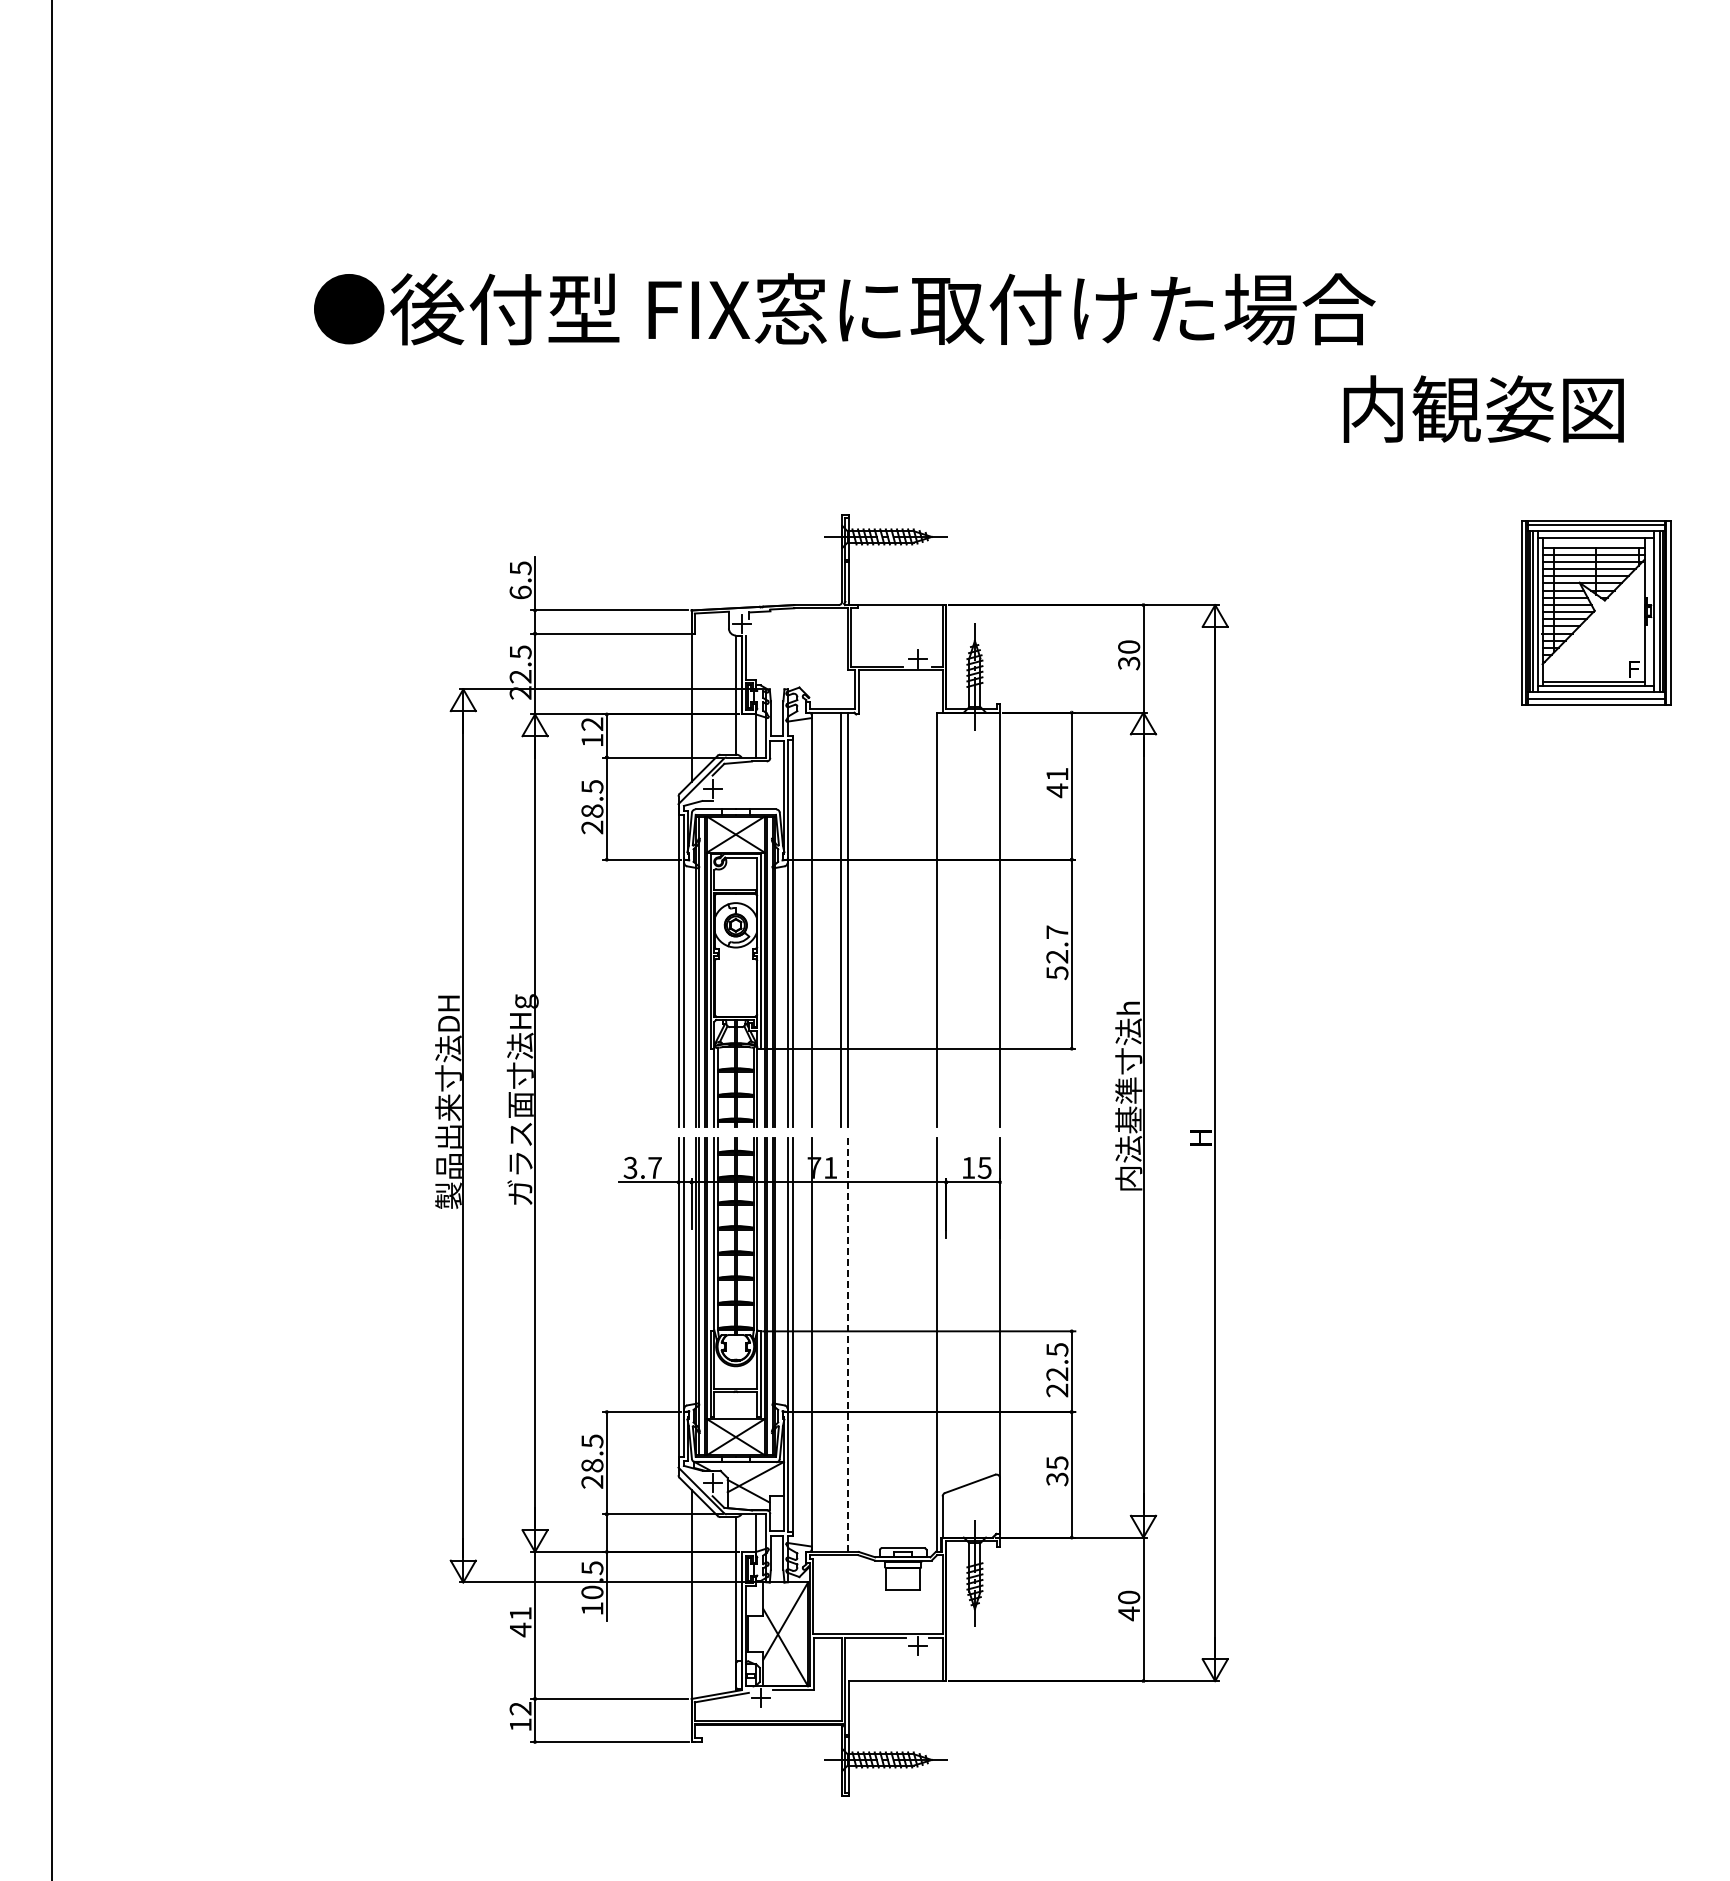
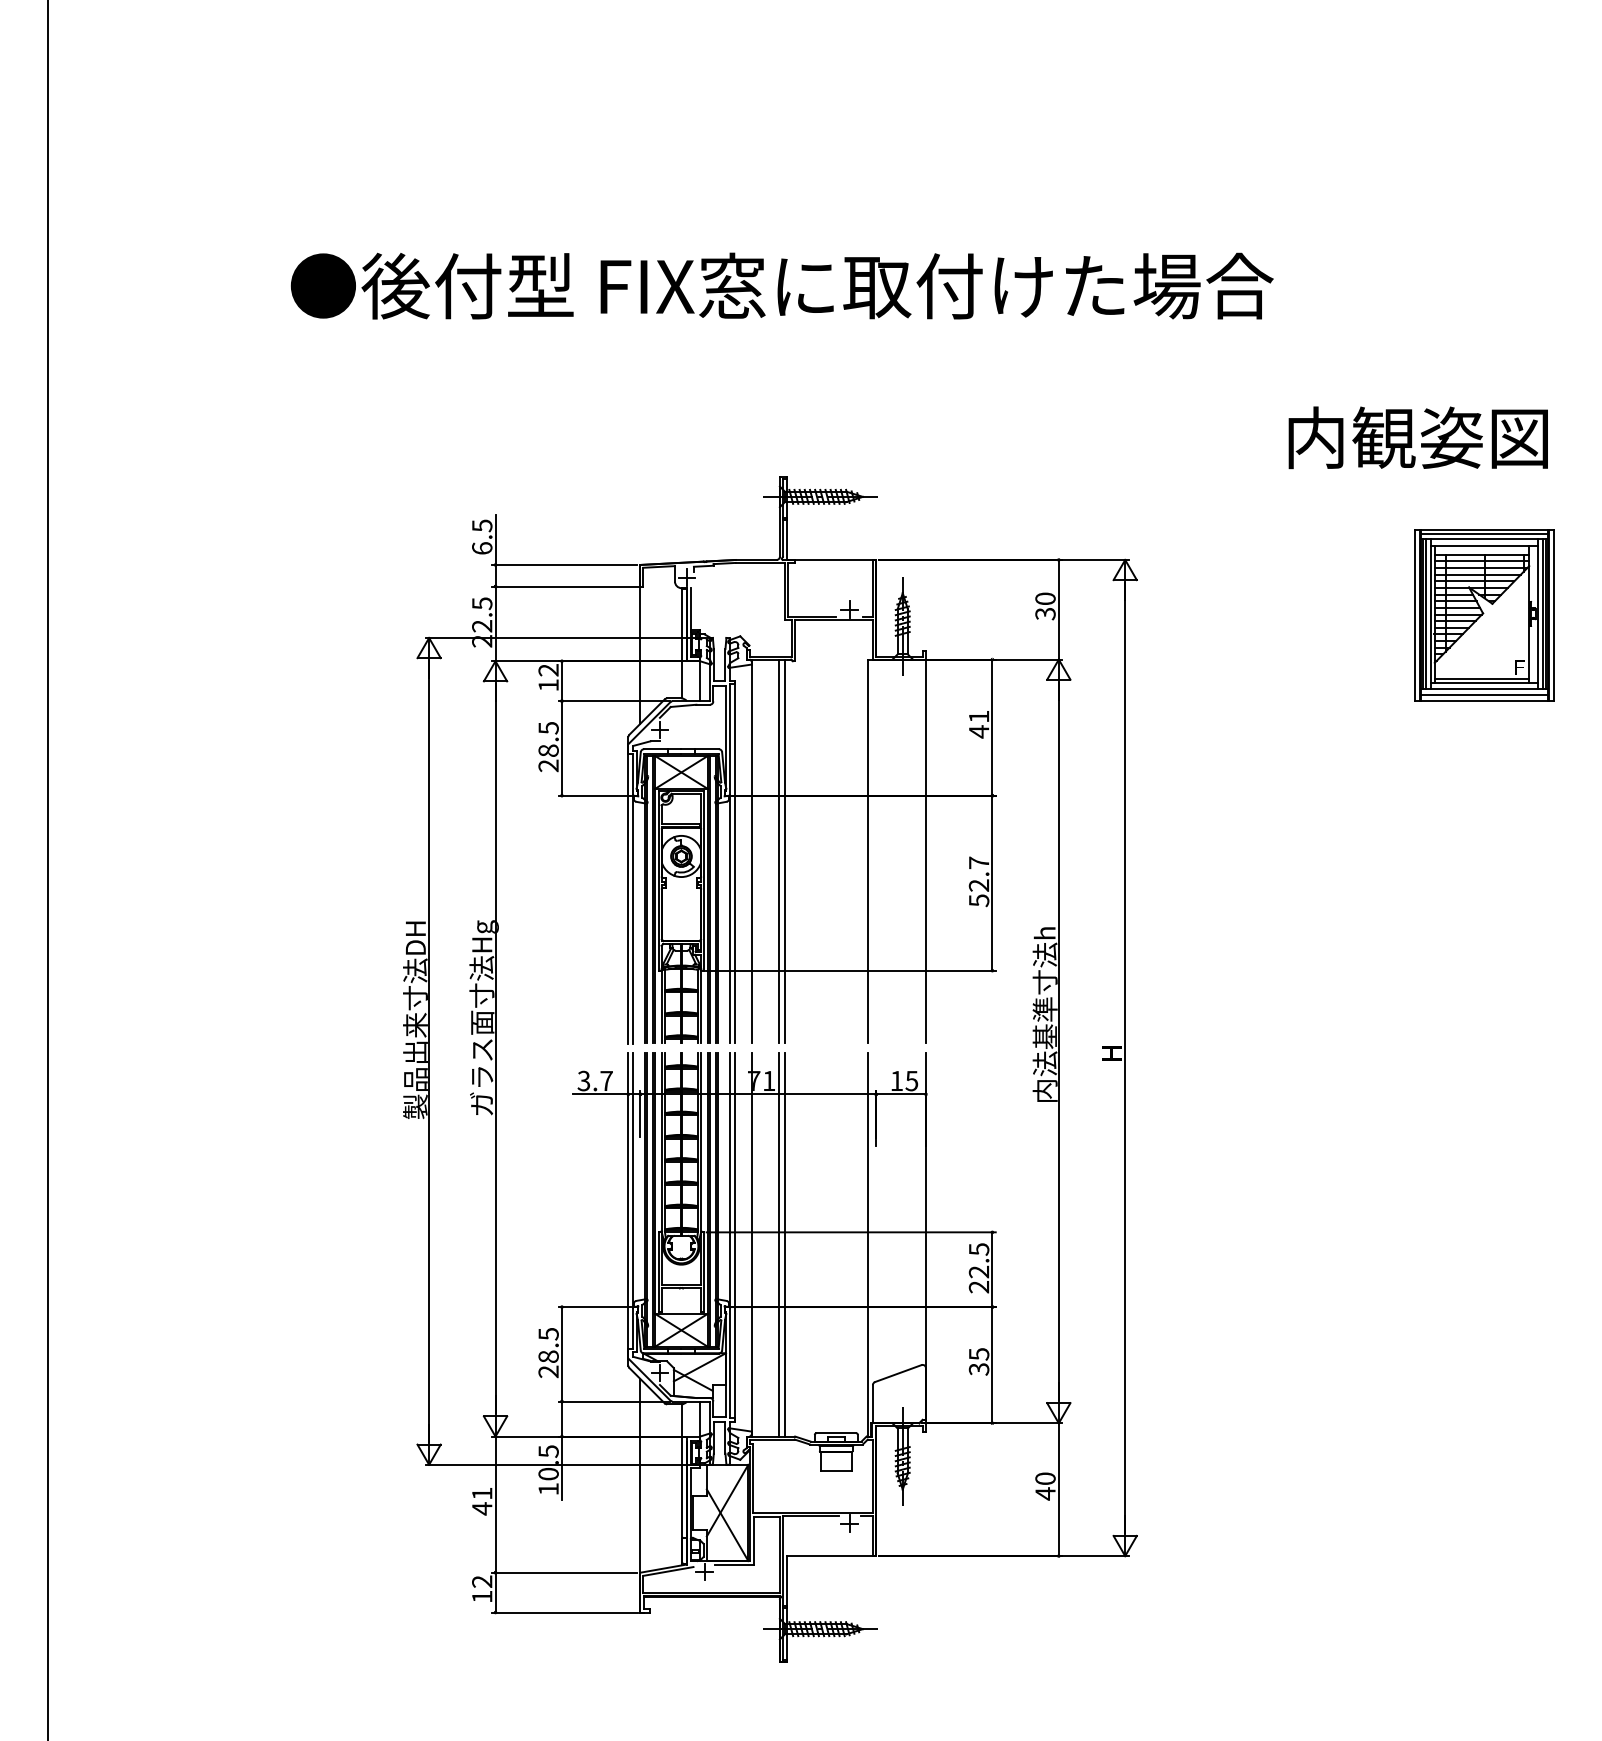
text: (1483, 408) -> (1418, 437), moved
part: (1596, 612) -> (1484, 614), moved
line: (840, 1344) -> (778, 1244), added
line: (847, 1345) -> (784, 1245), dashed -> solid

